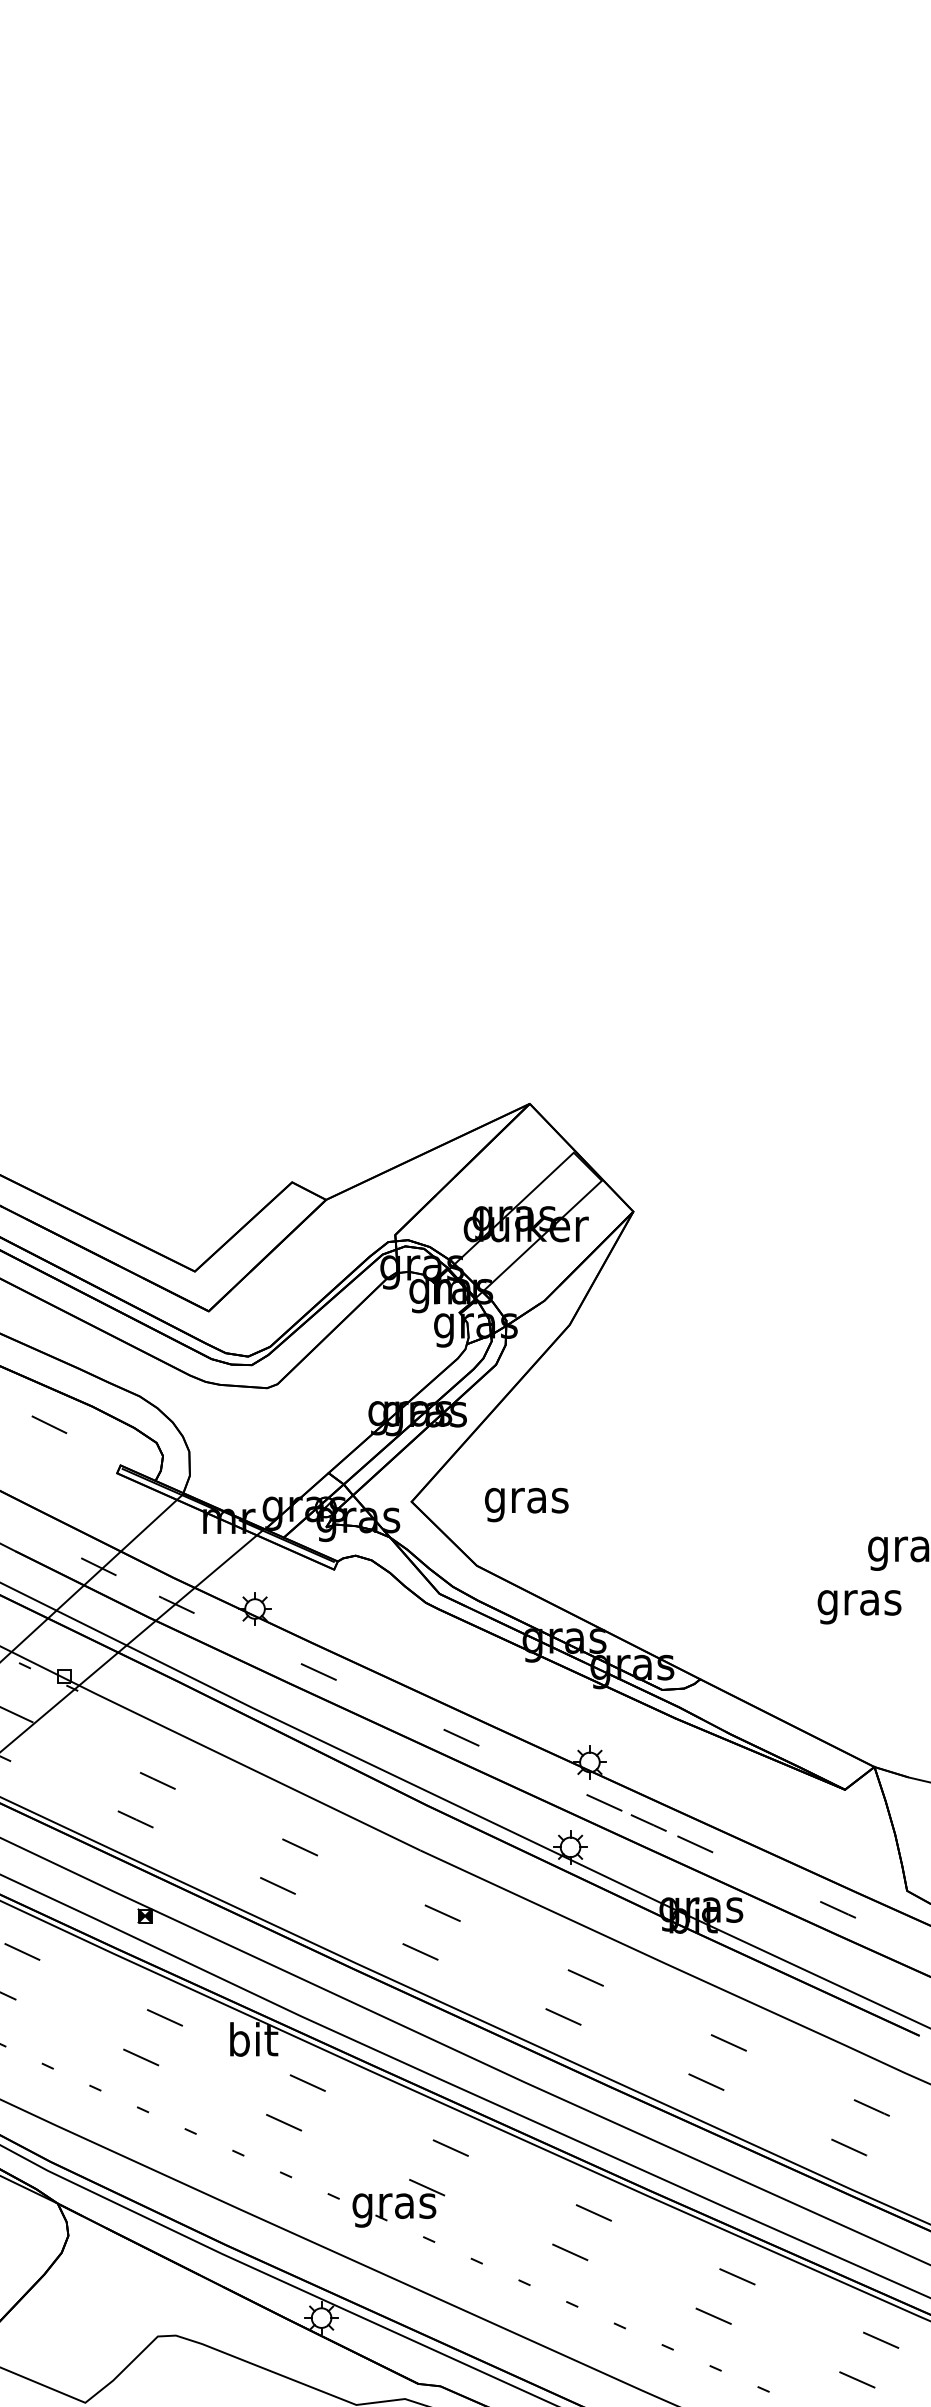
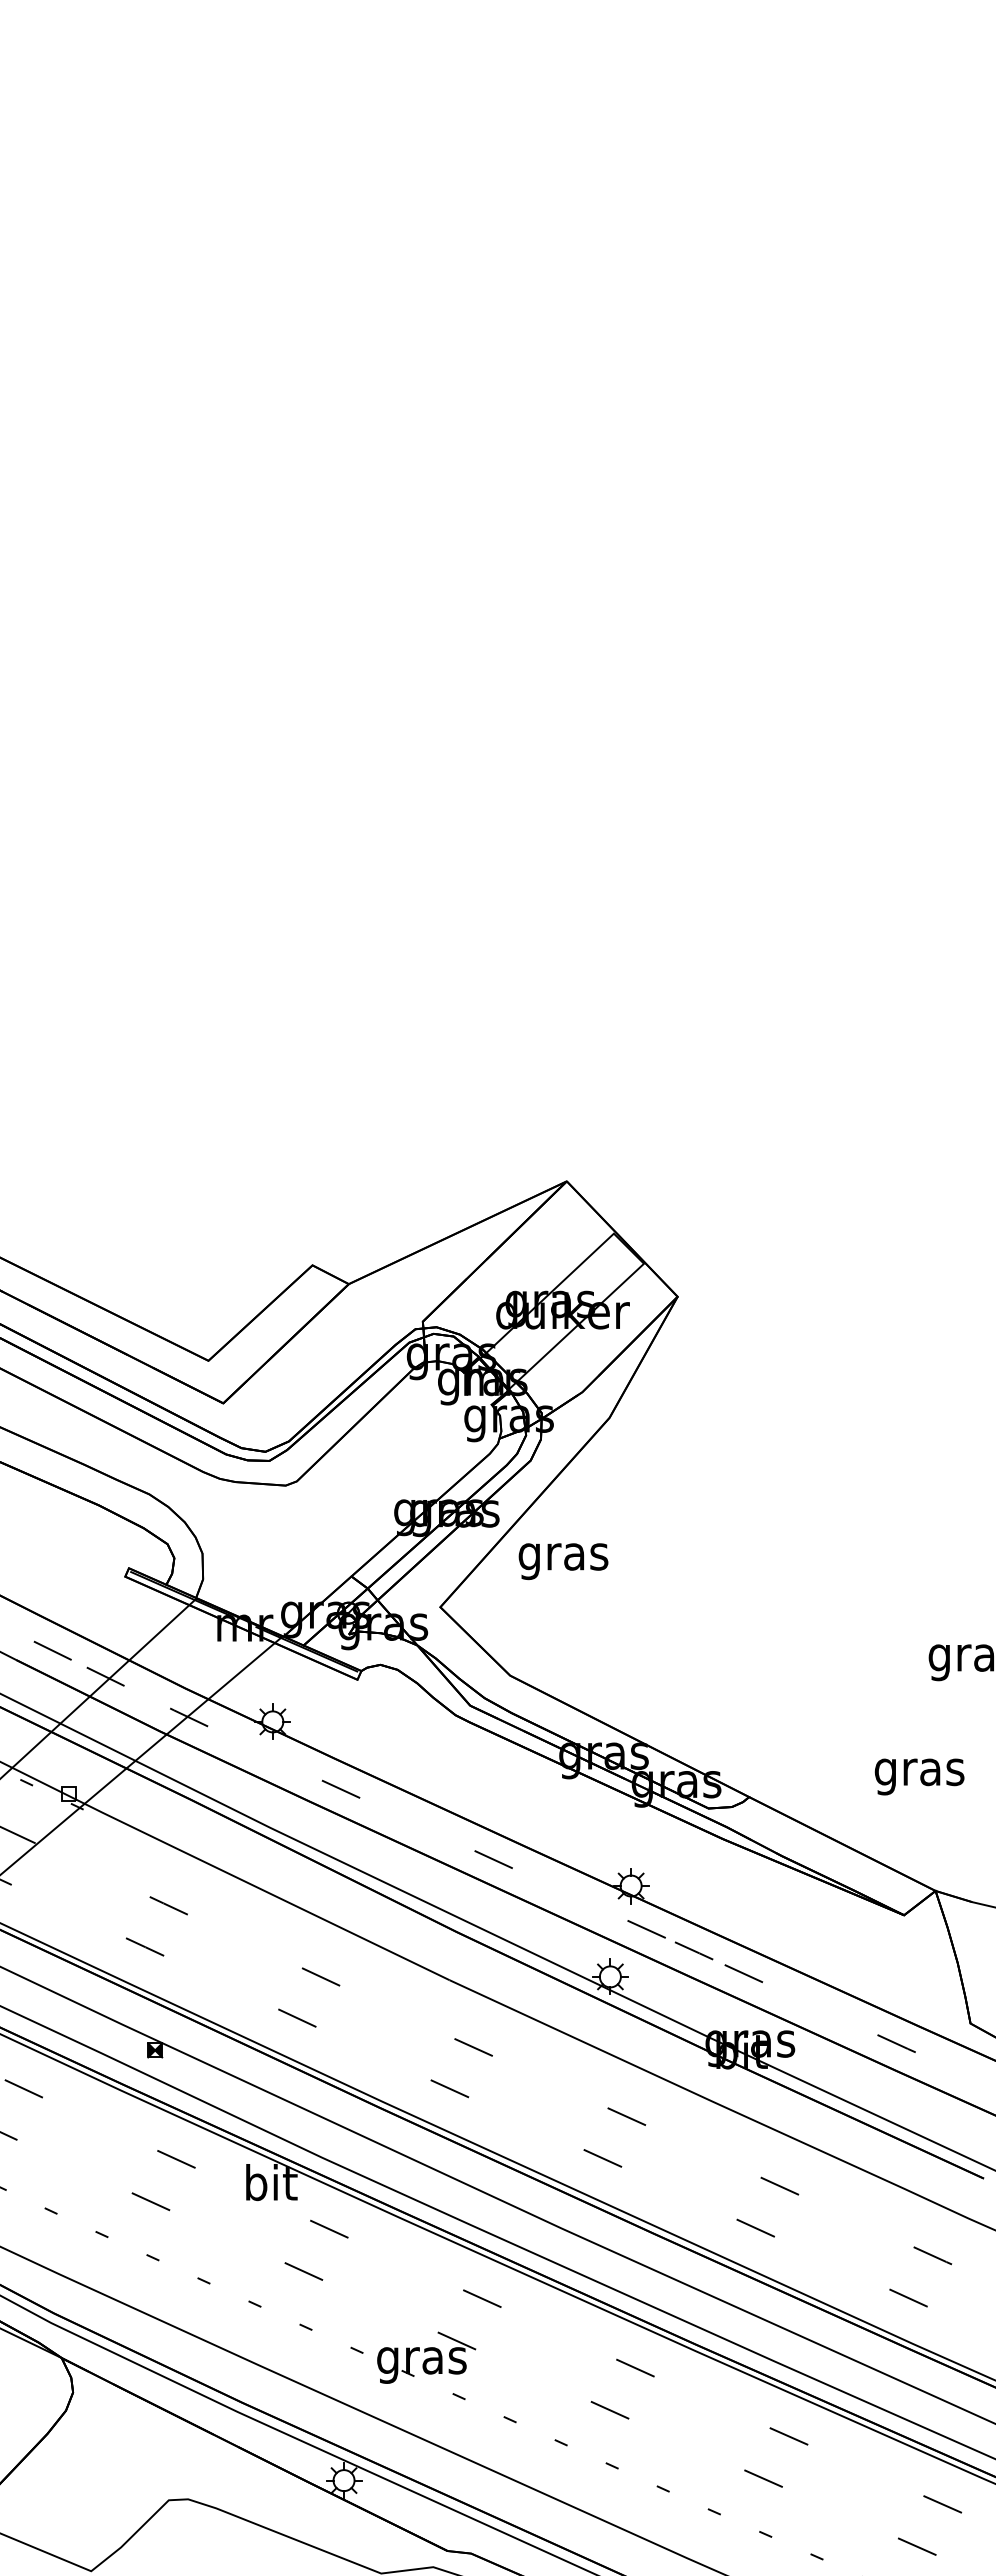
line: (49, 1424) -> (52, 1650), moved
text: (526, 1504) -> (563, 1561), moved
text: (859, 1606) -> (919, 1776), moved

